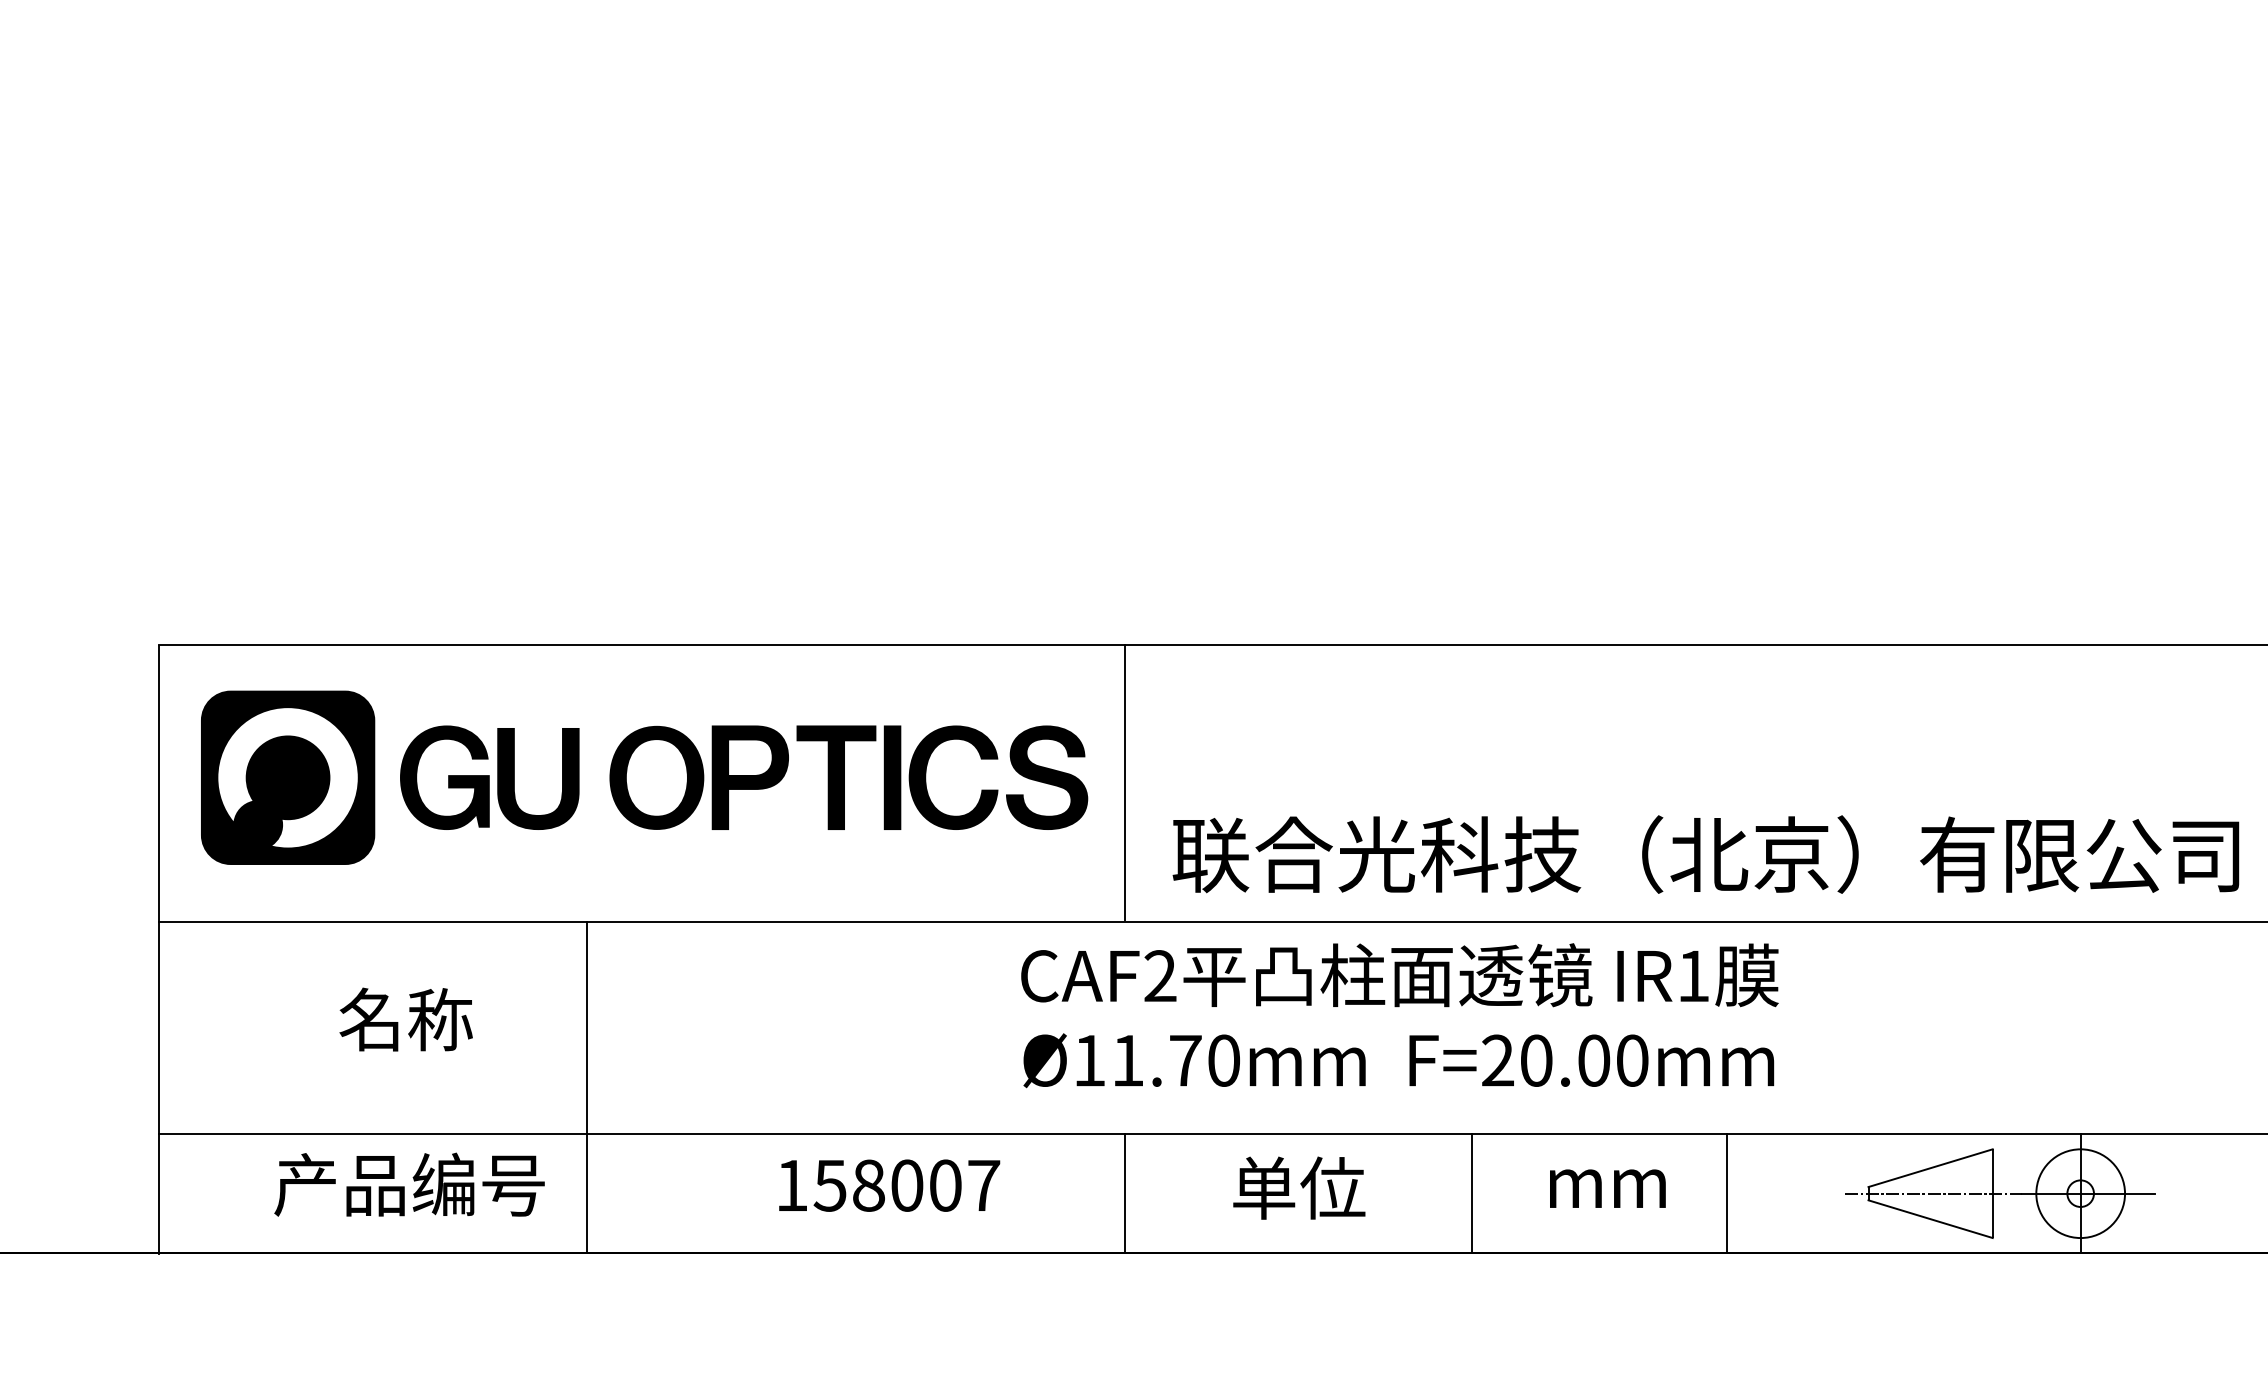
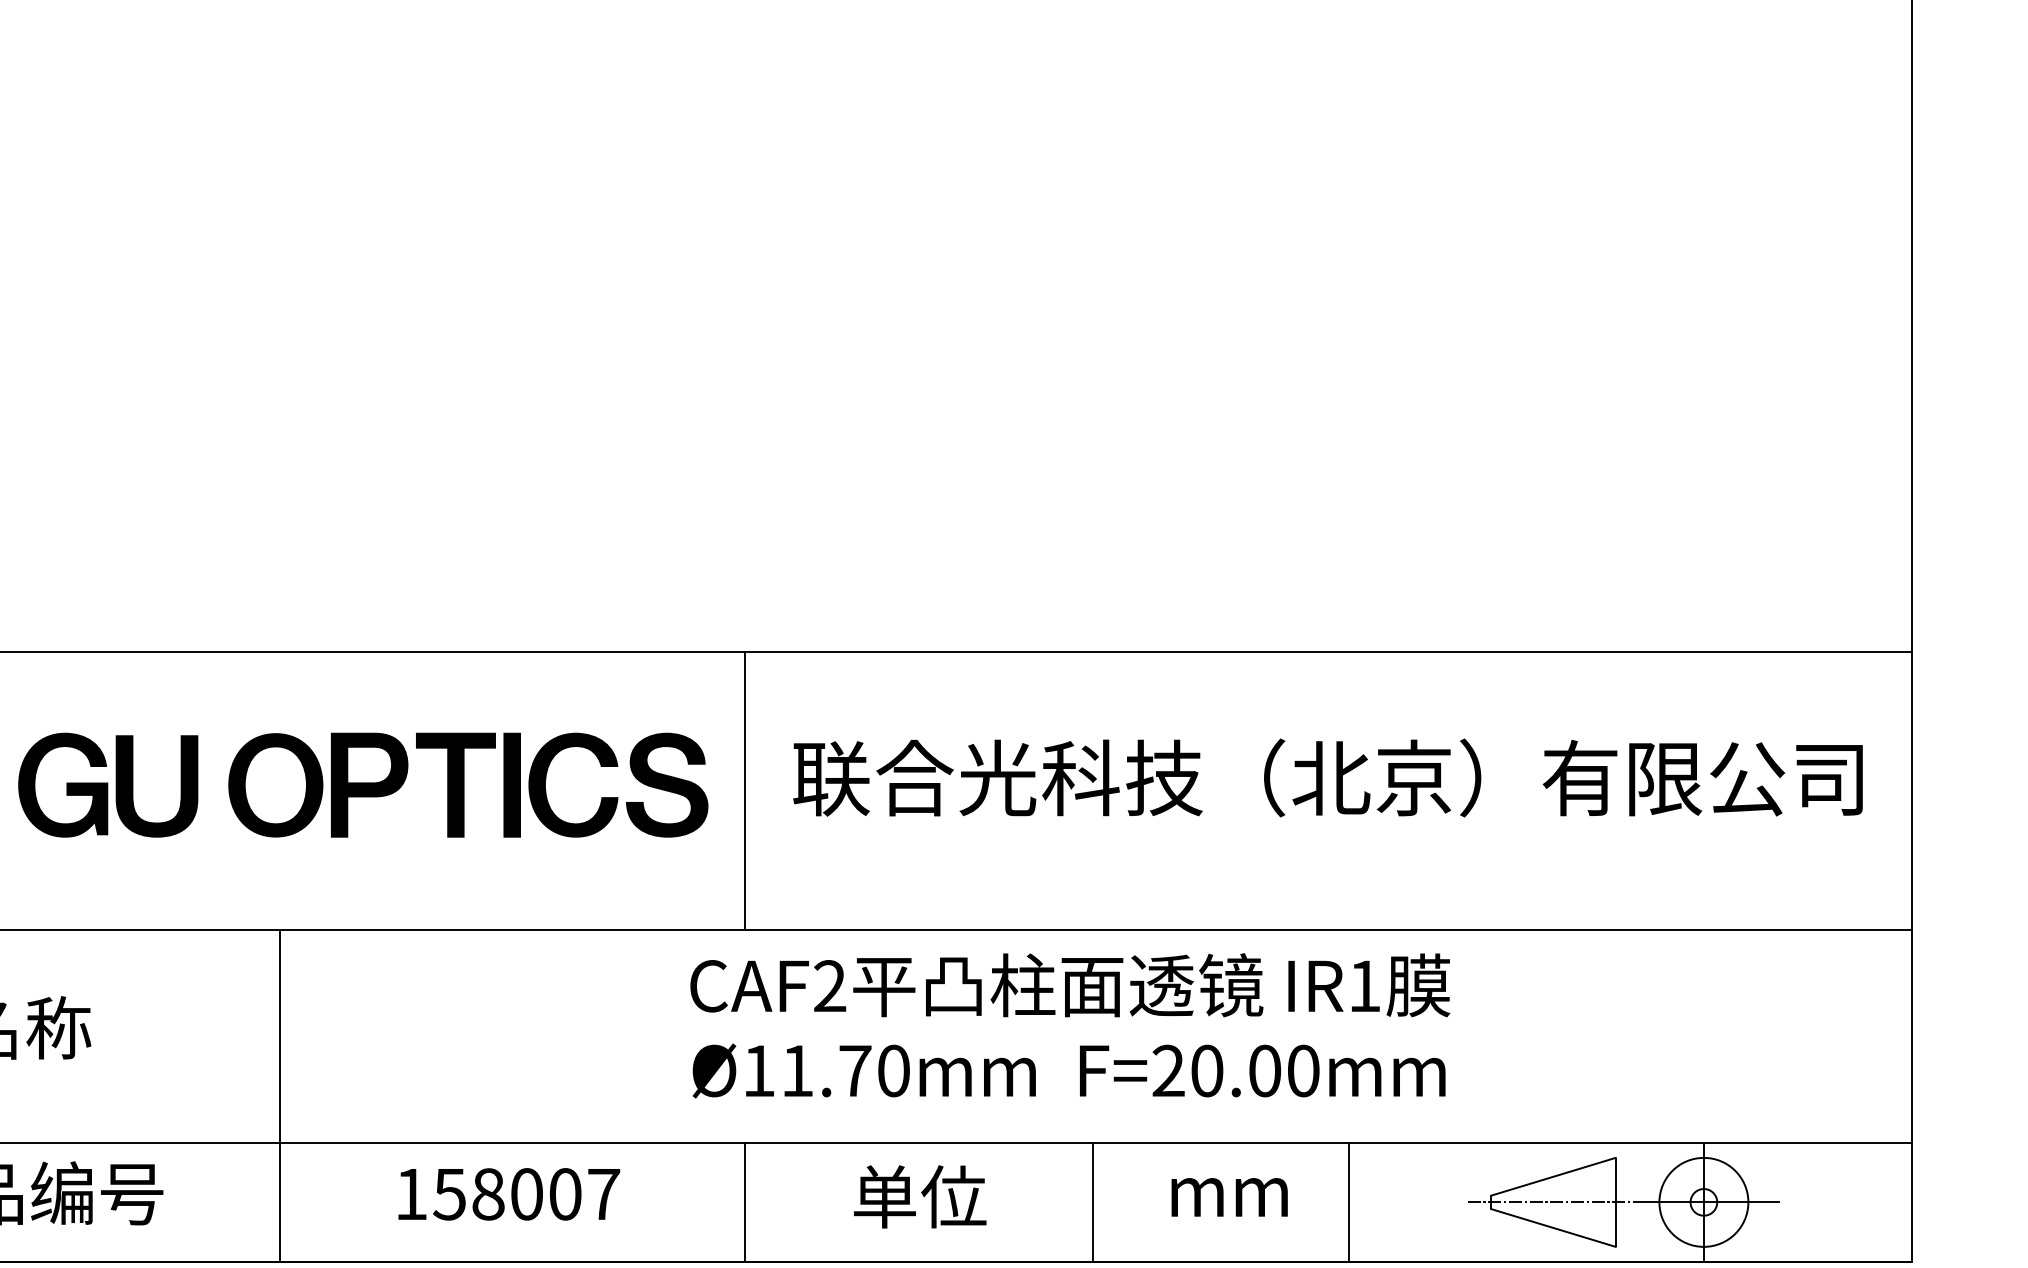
text: (1705, 854) -> (1327, 777), moved
text: (1399, 1015) -> (1069, 1025), moved
line: (587, 1086) -> (280, 1094), moved

